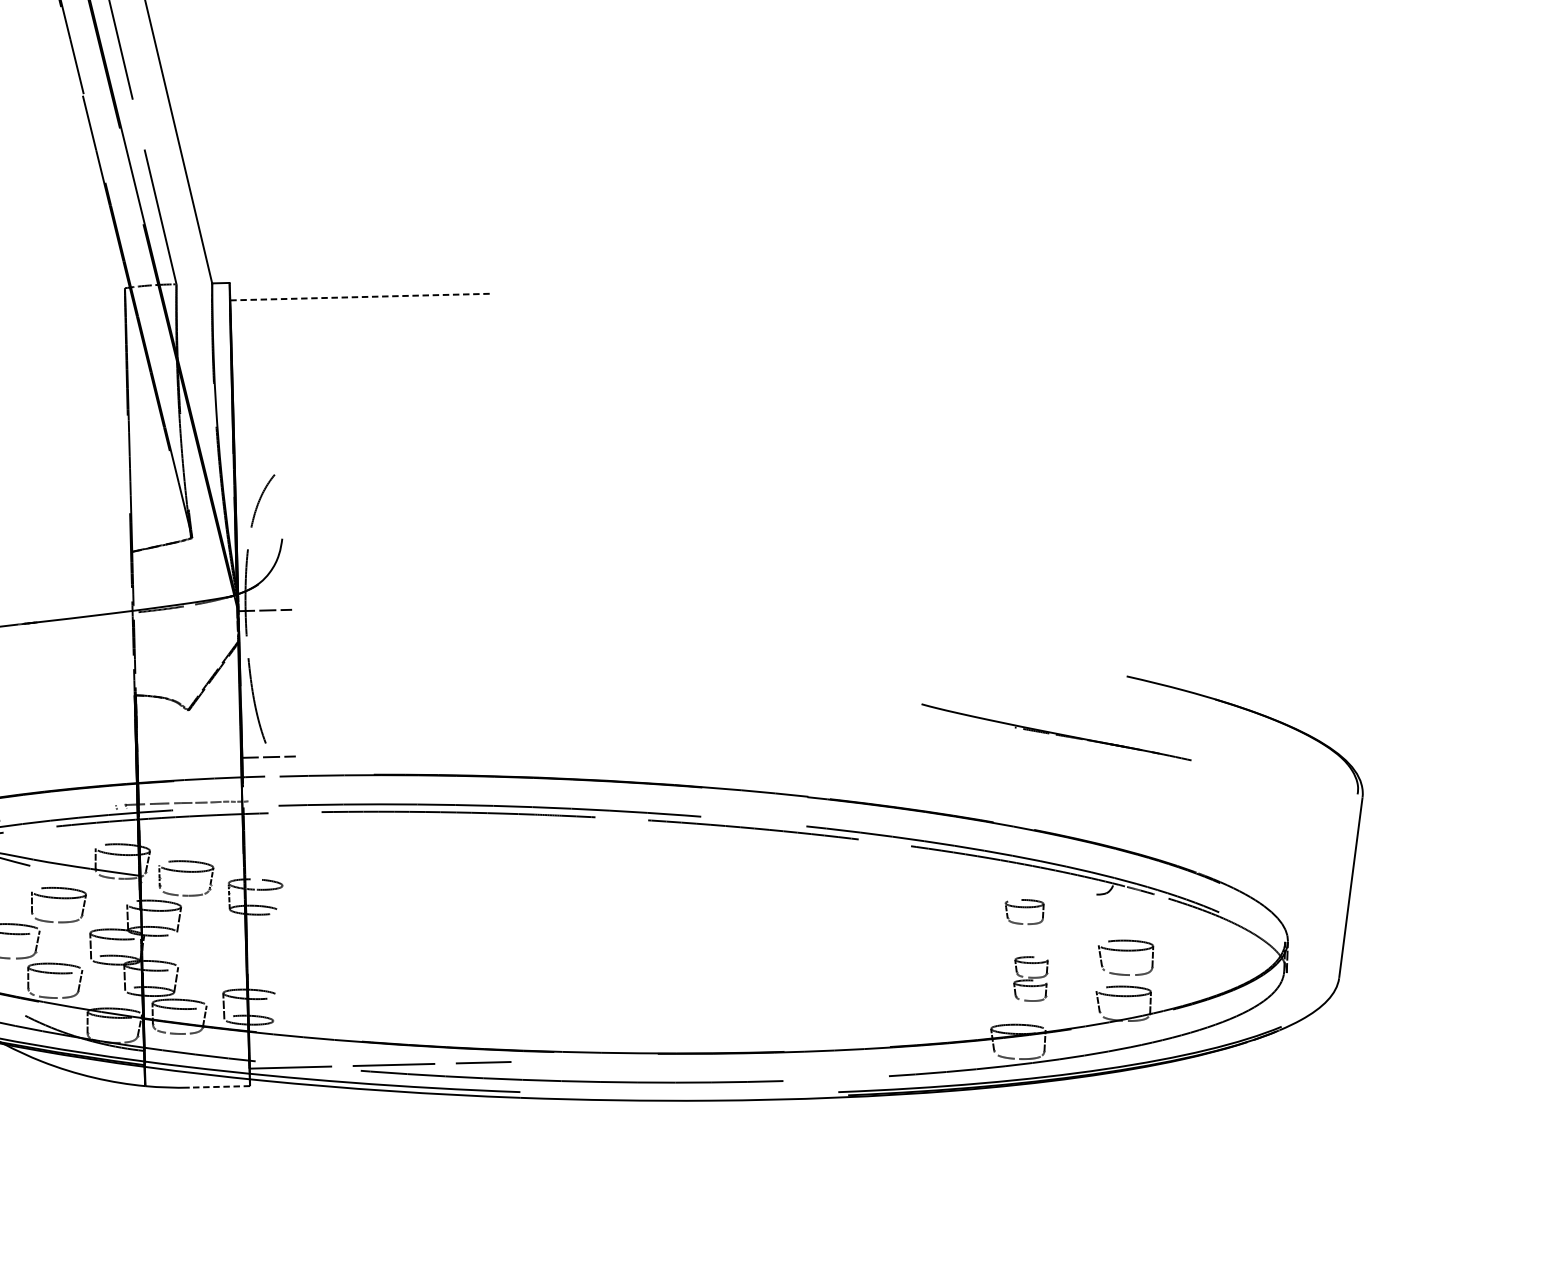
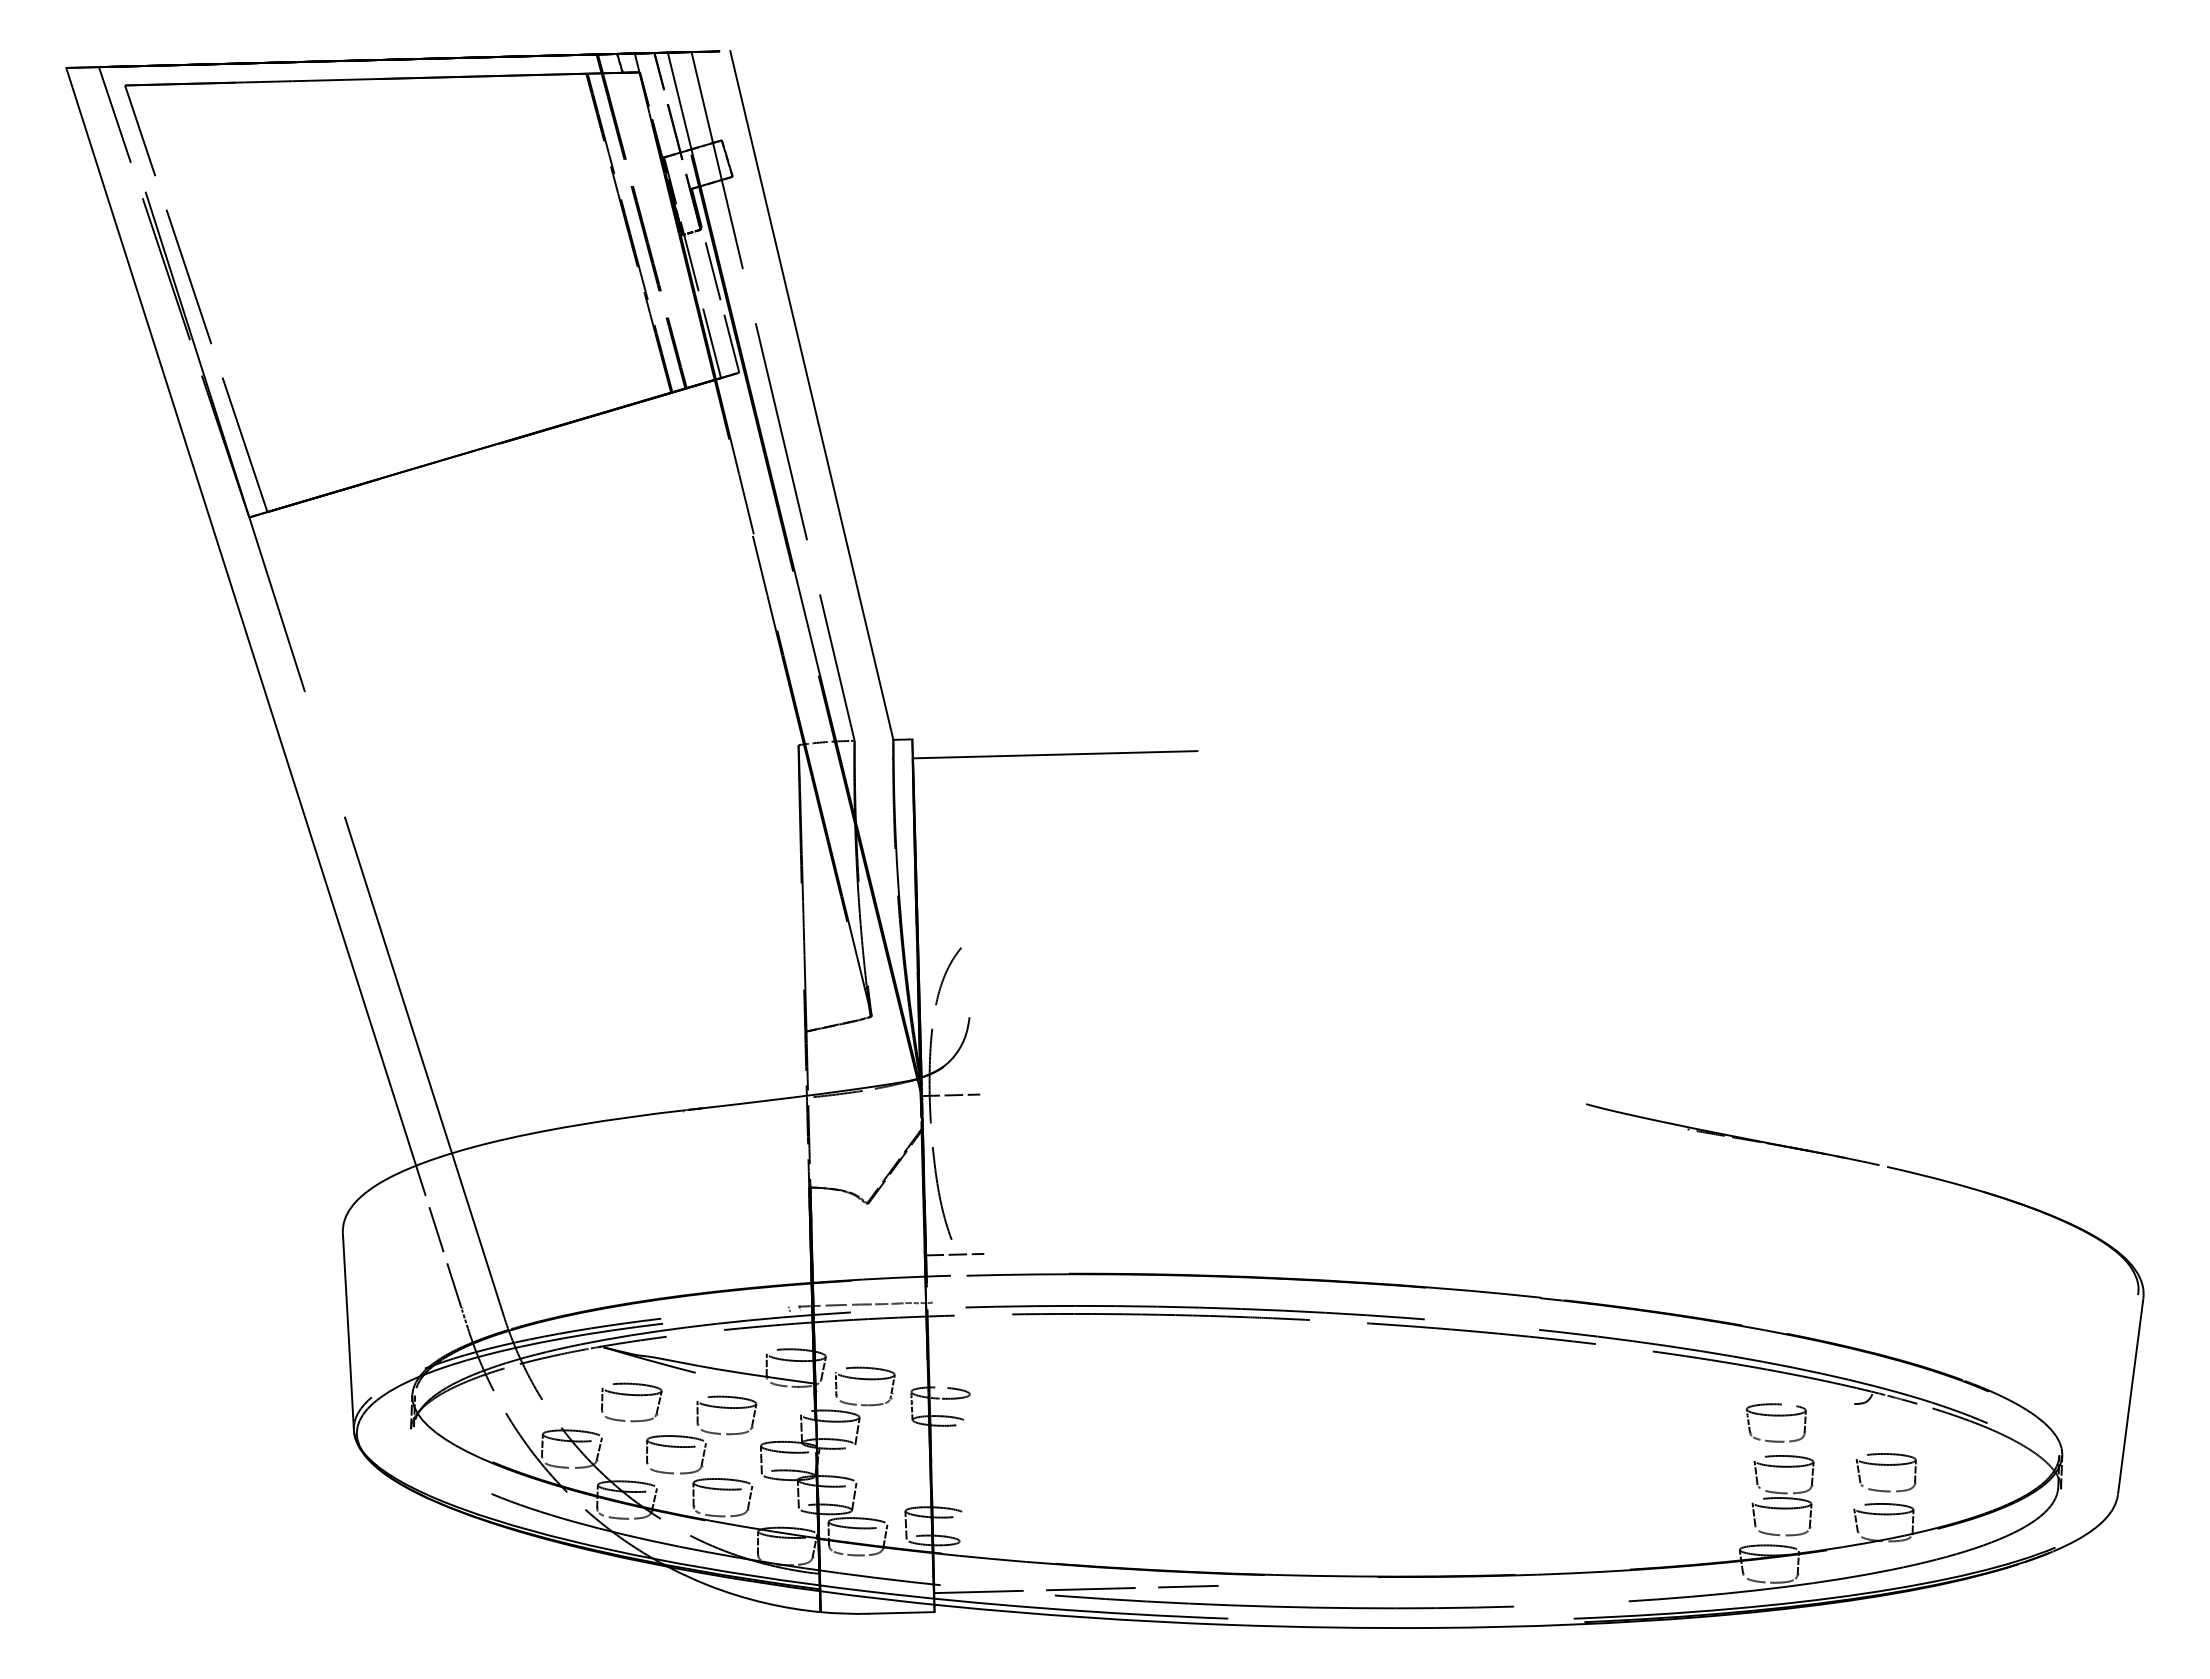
line: (361, 296) -> (1055, 754), dashed -> solid
part: (1056, 732) -> (1732, 1134), moved
part: (1024, 911) -> (1775, 1422), size x1.43
part: (1030, 978) -> (1782, 1495), size x1.67
line: (219, 1086) -> (901, 1612), dashed -> solid

